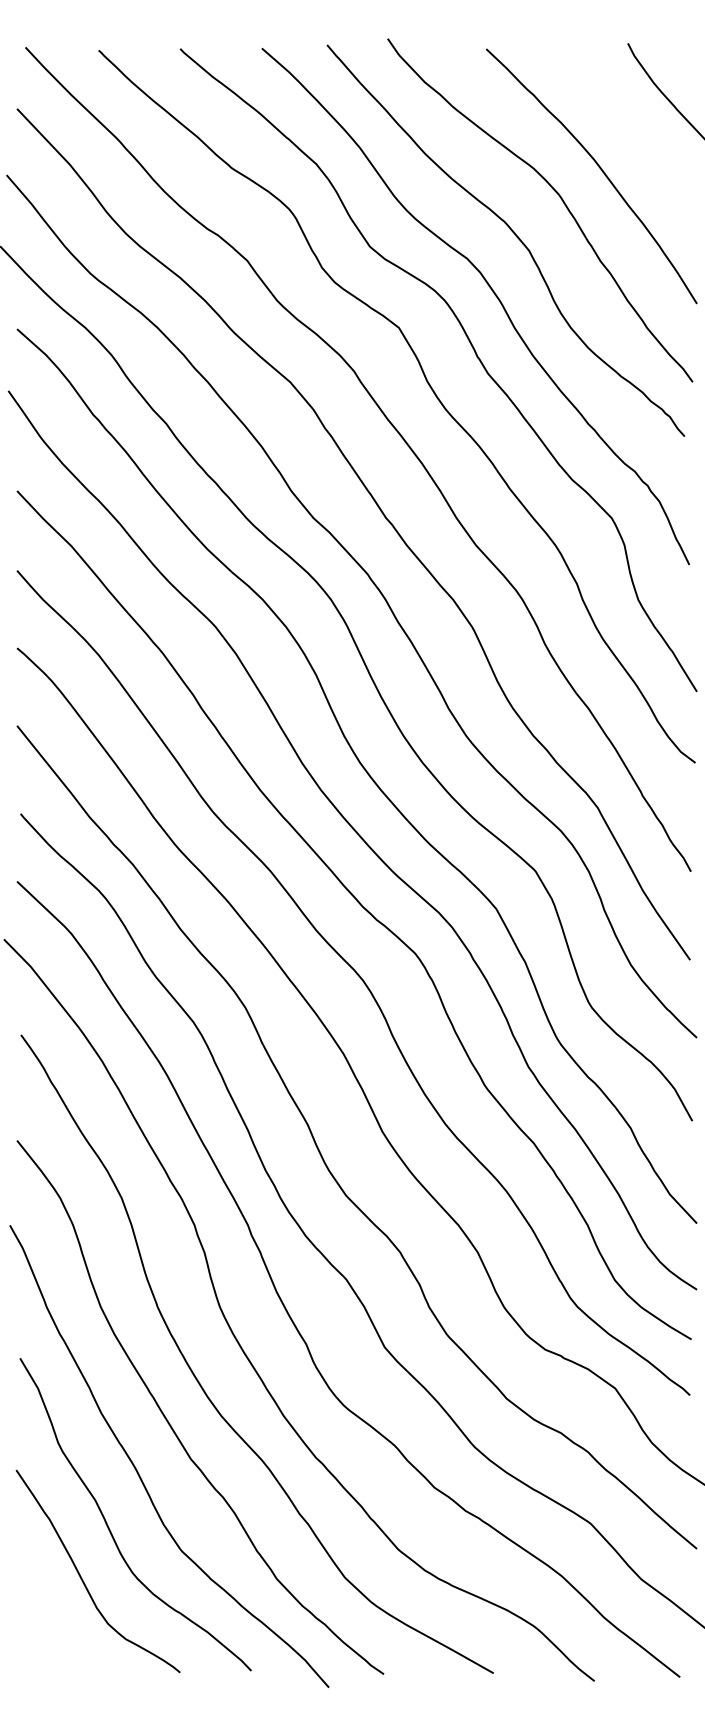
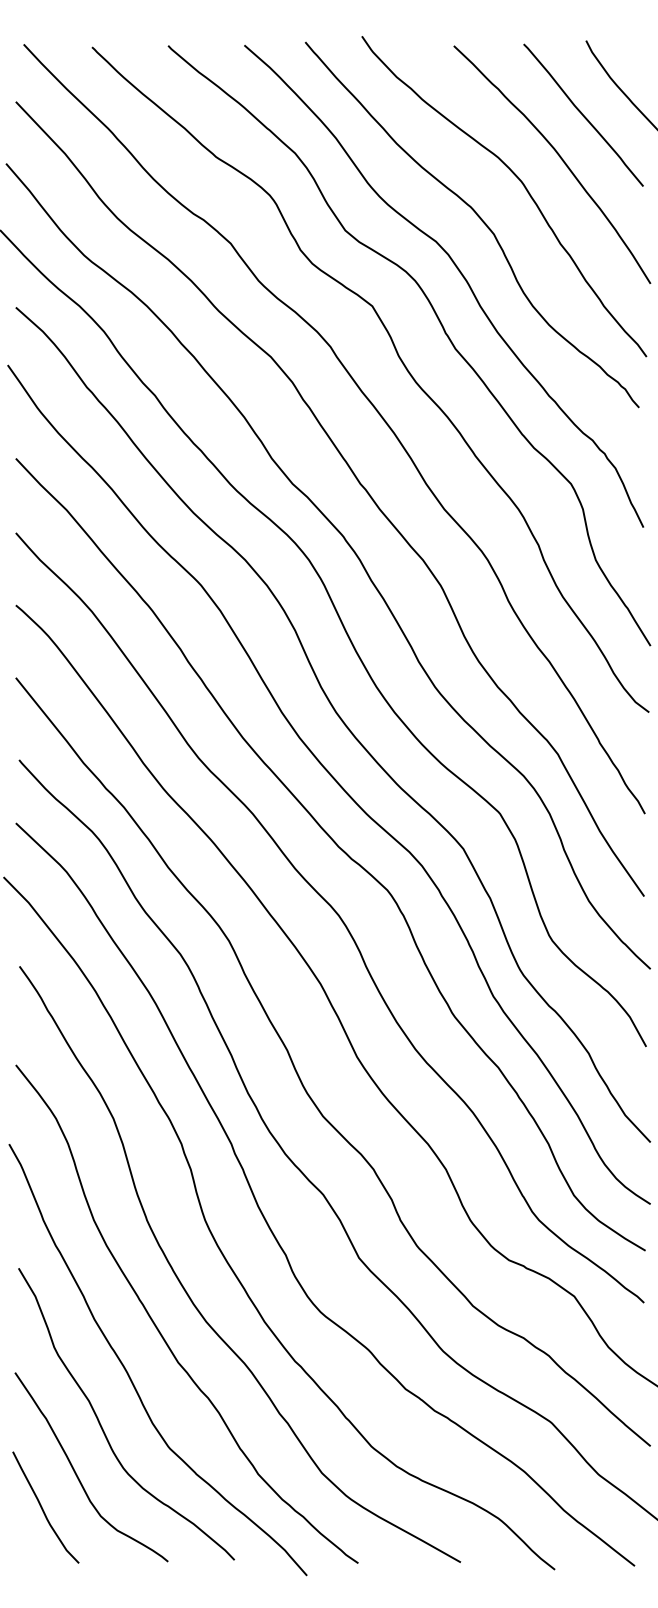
curve: (625, 122) -> (583, 114), added
curve: (46, 1615) -> (43, 1508), added

